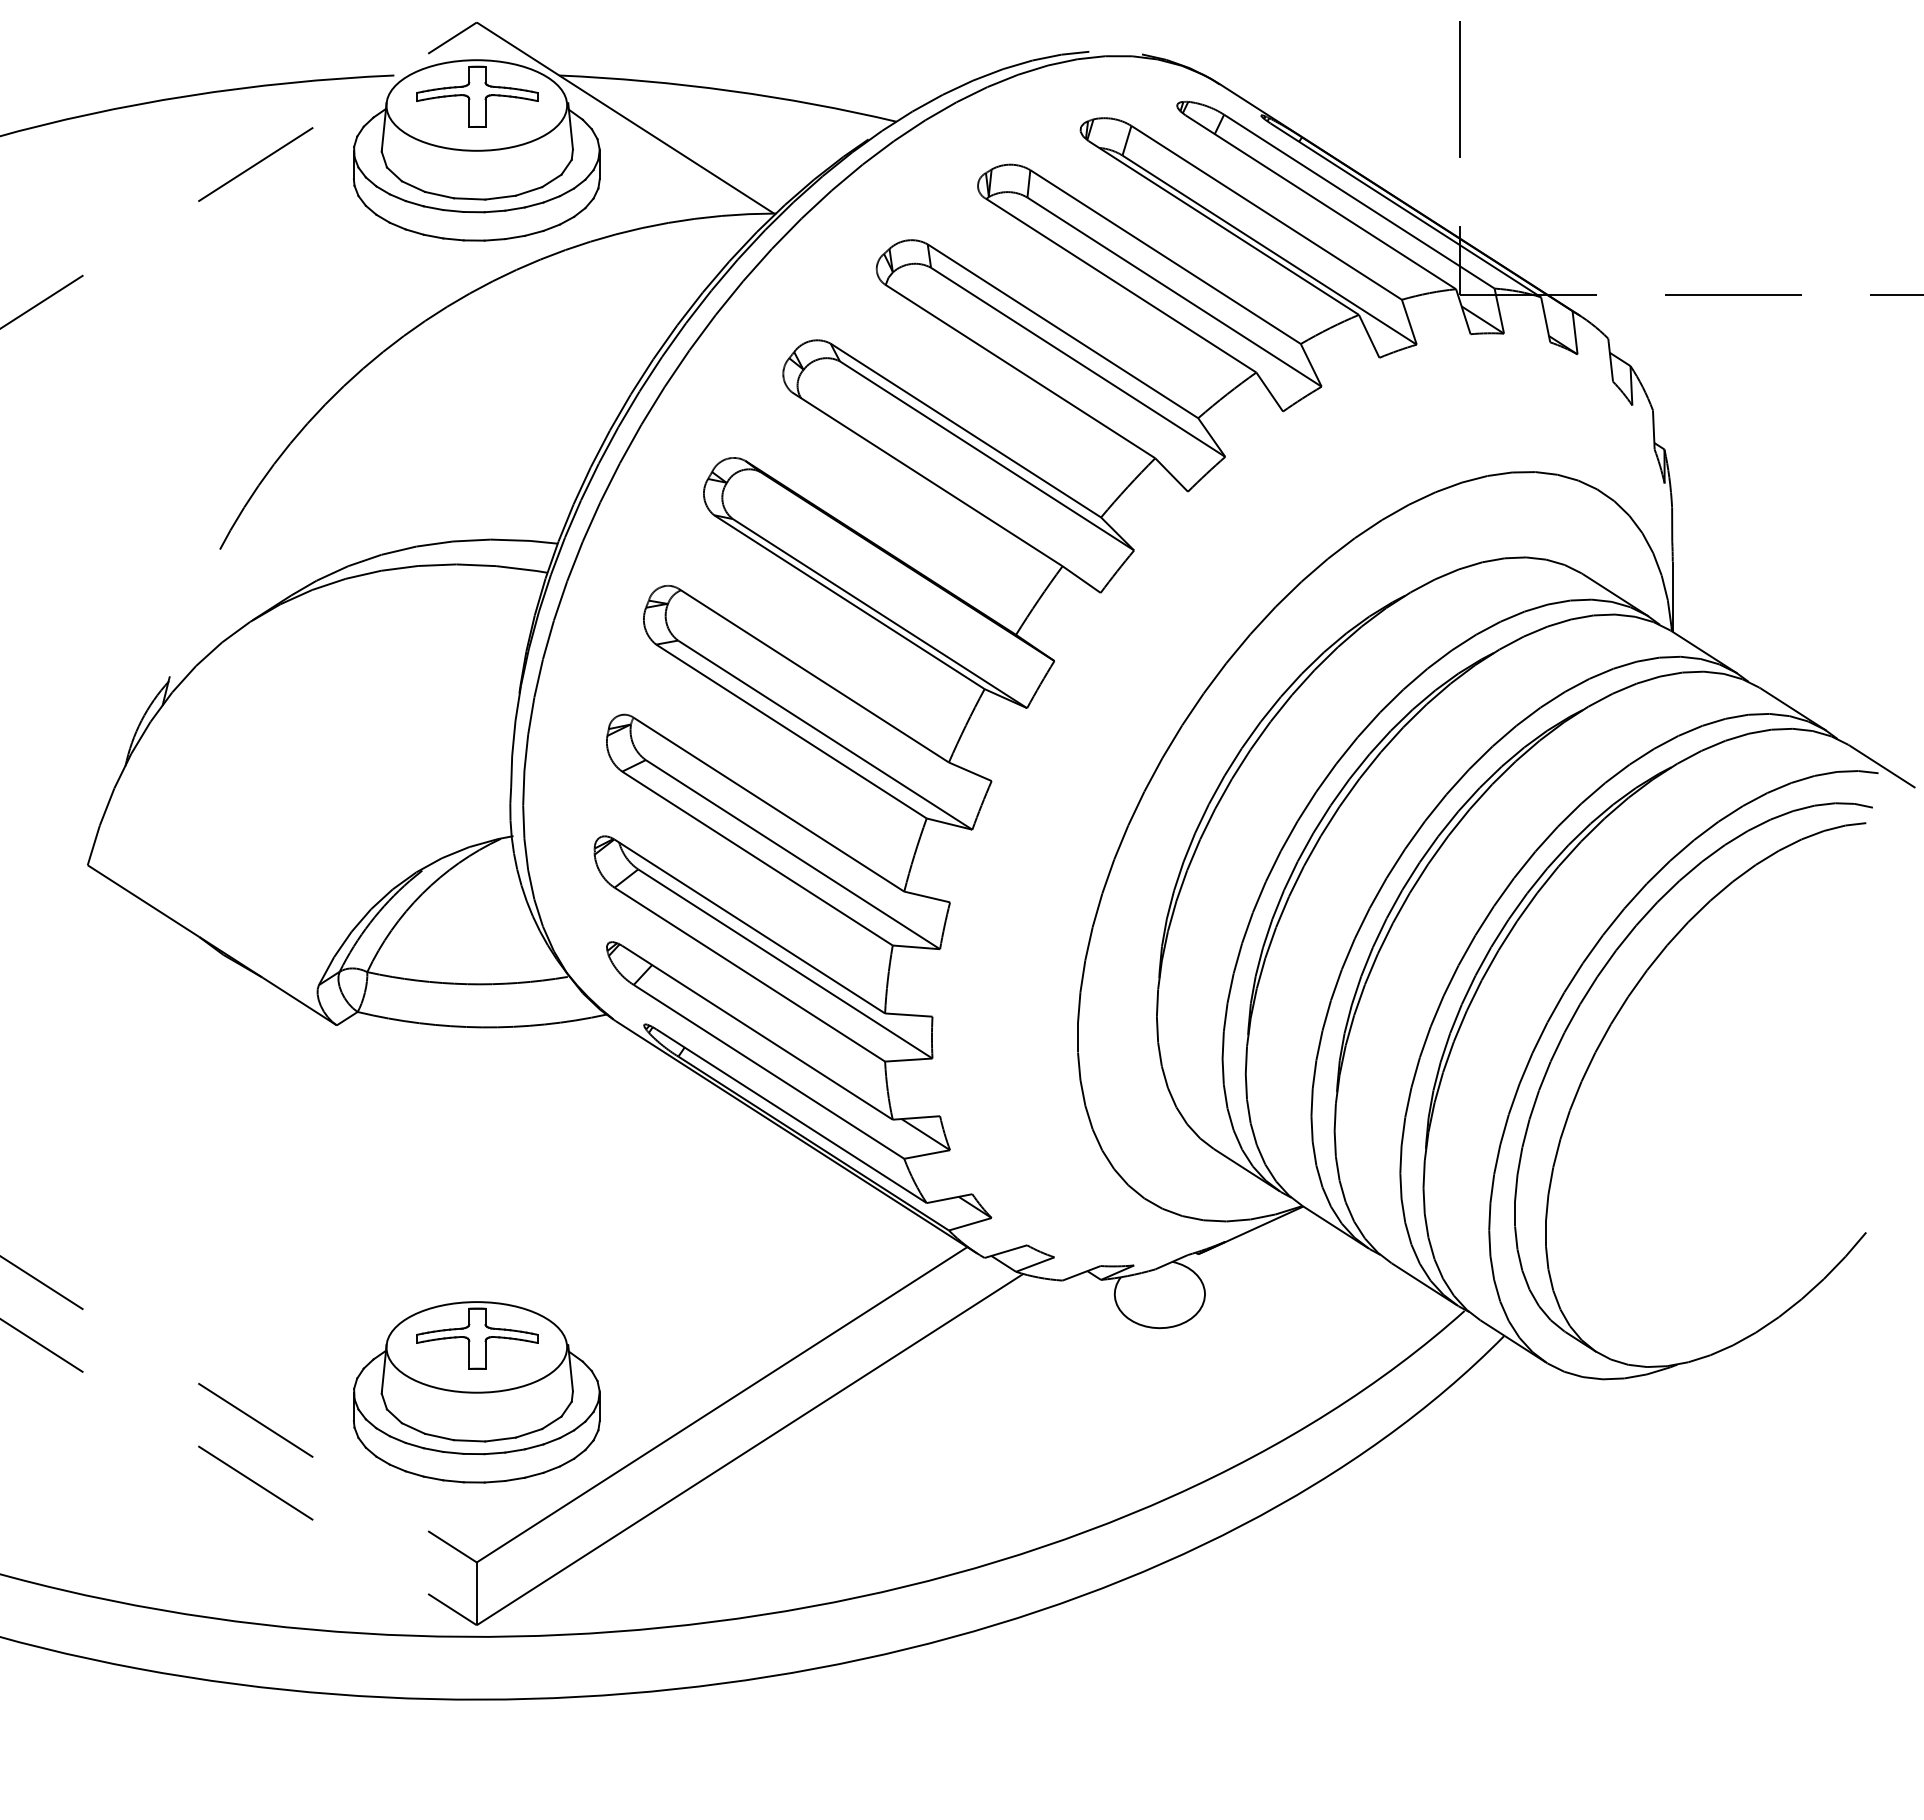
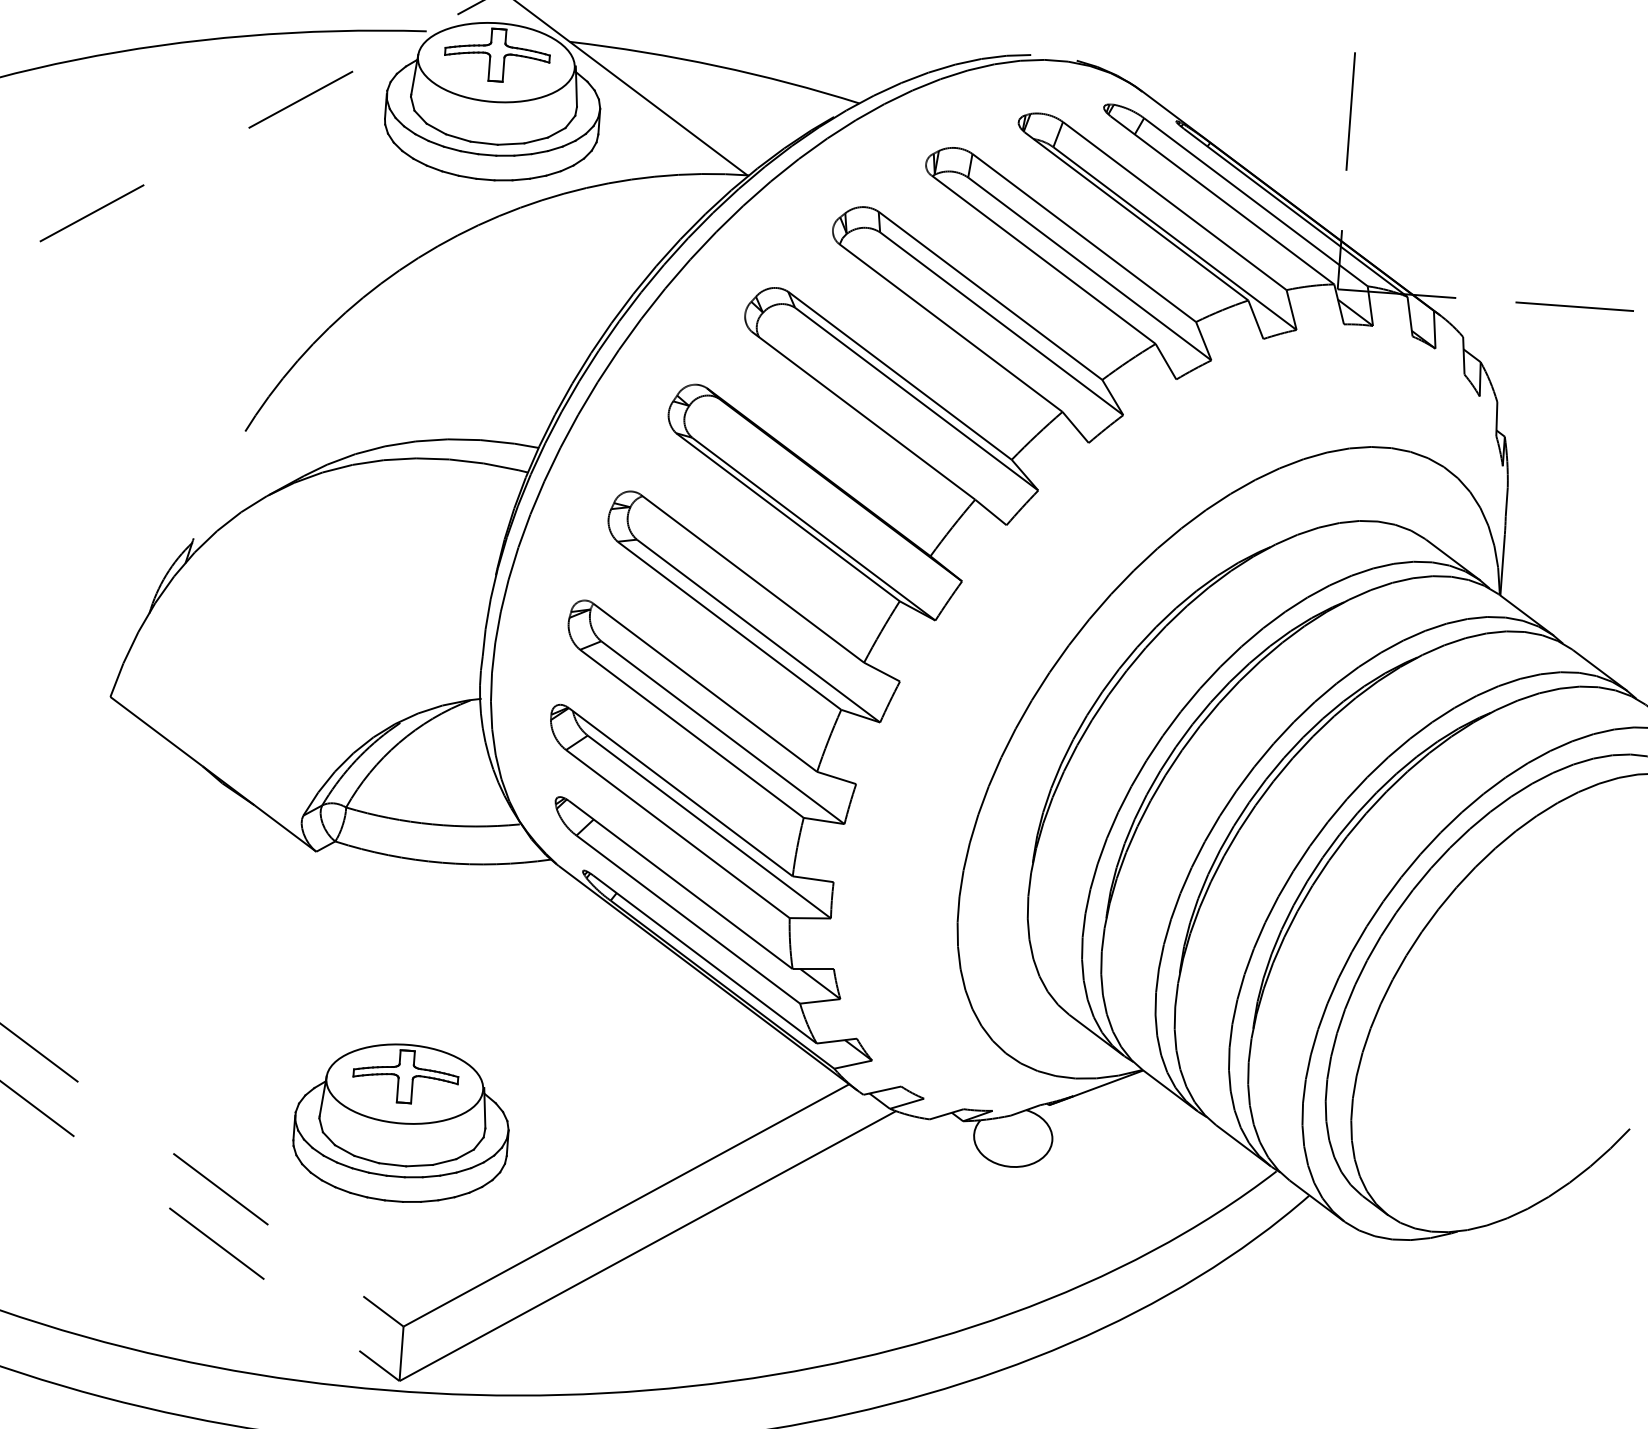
part: (476, 1392) -> (401, 1123), moved

